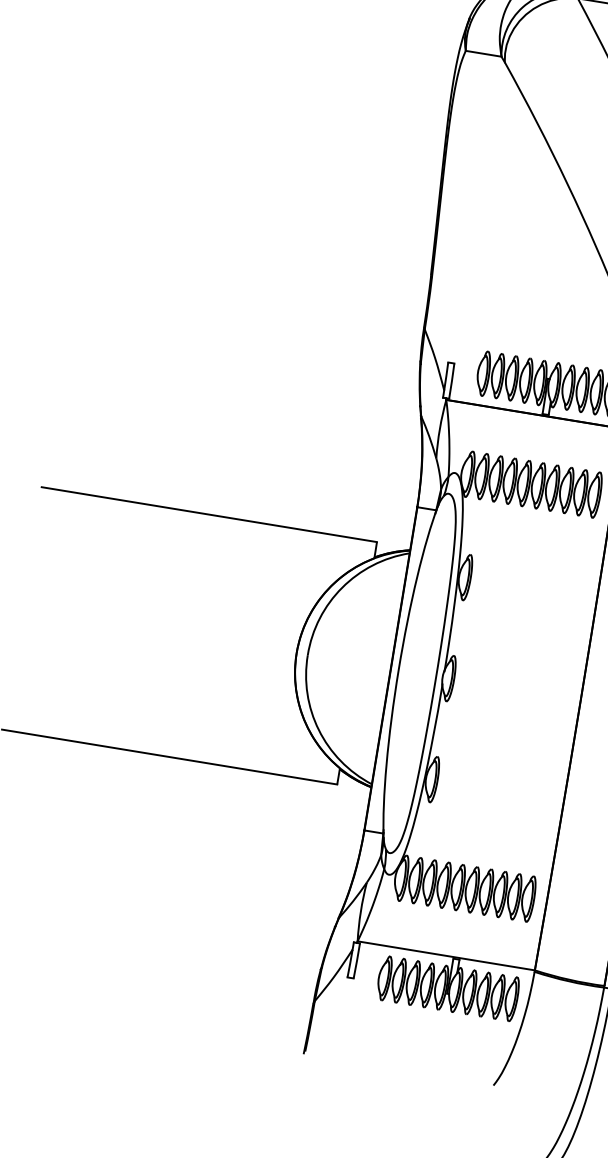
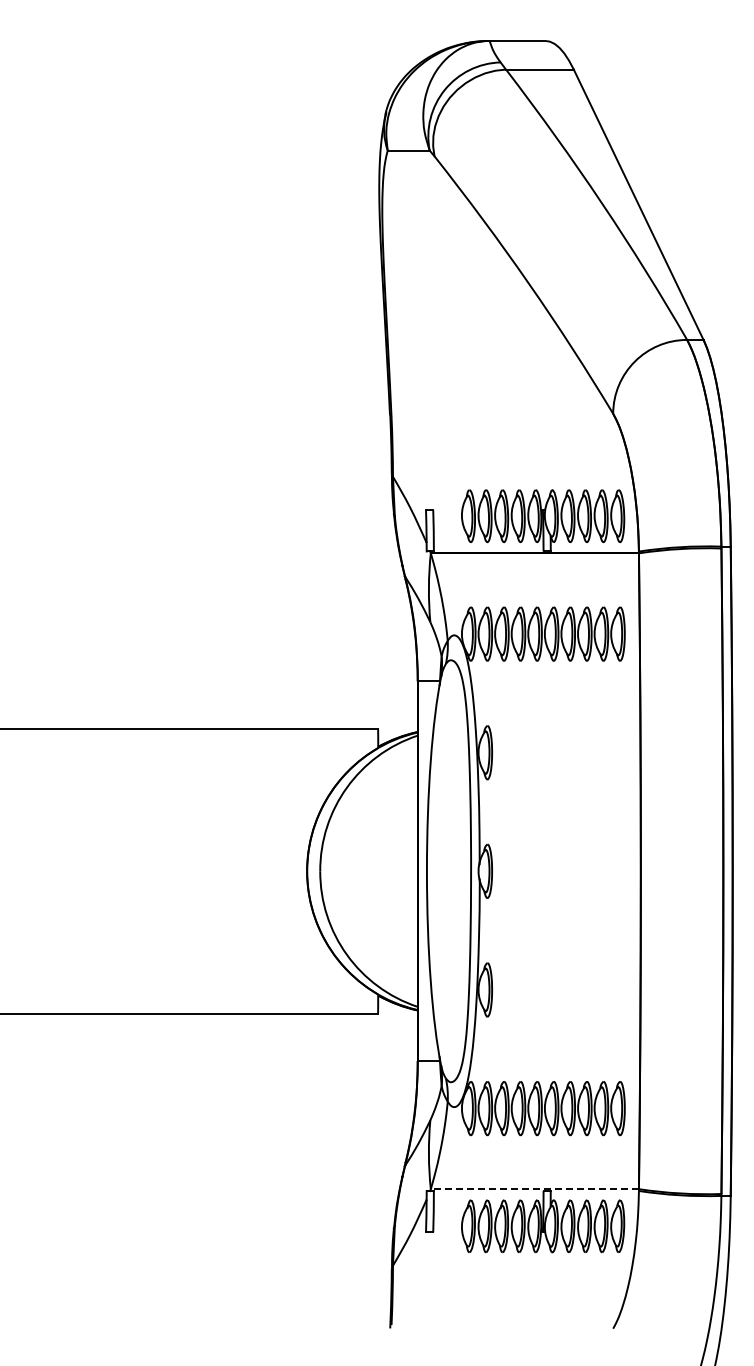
line: (445, 956) -> (534, 1189), solid -> dashed

